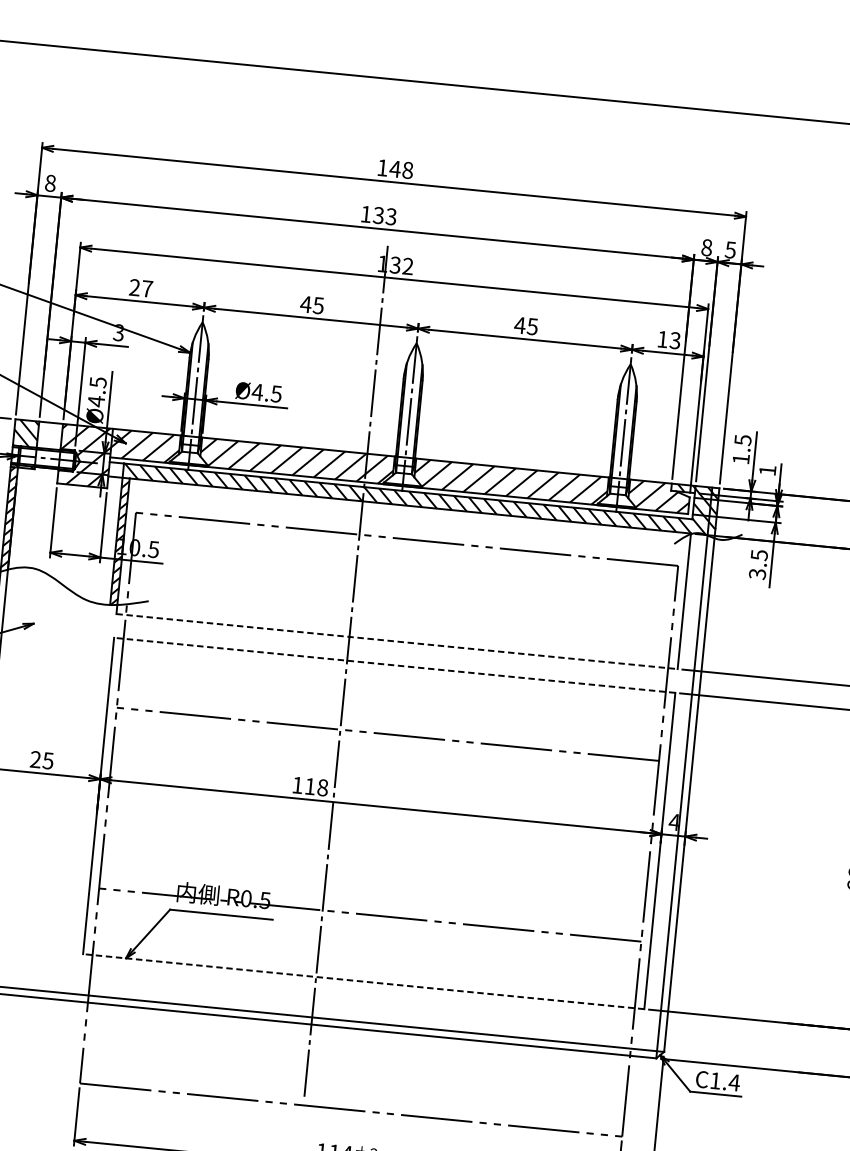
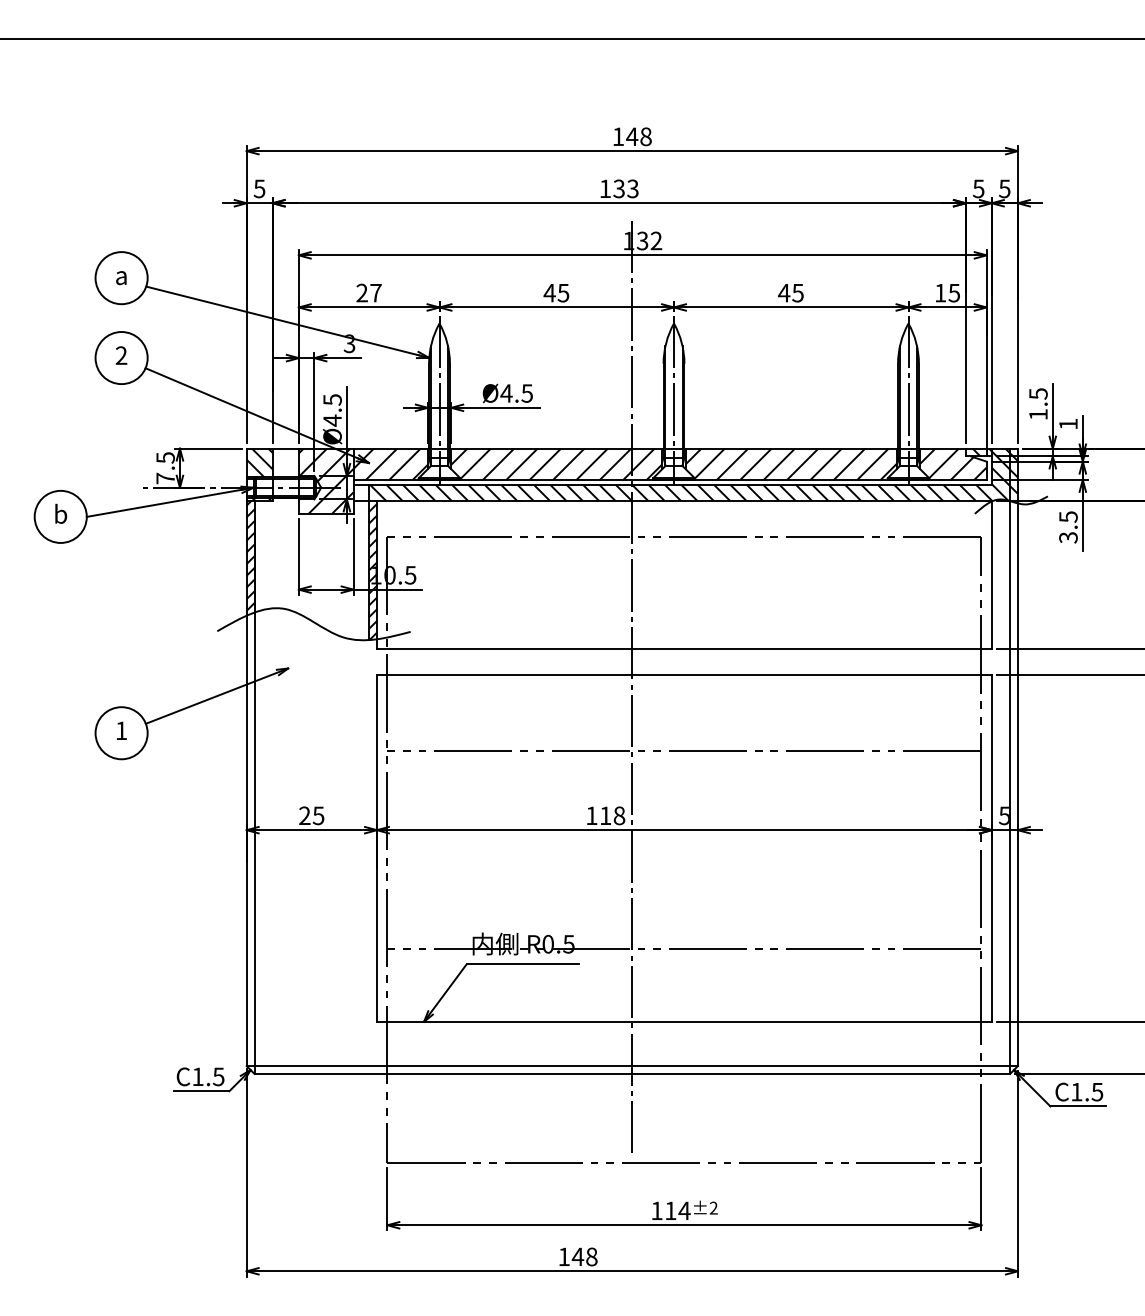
text: (50, 183) -> (259, 188), 8 -> 5
text: (706, 247) -> (978, 188), 8 -> 5
text: (675, 340) -> (954, 292), 13 -> 15
line: (397, 641) -> (684, 649), dashed -> solid
line: (393, 665) -> (683, 675), dashed -> solid
text: (673, 821) -> (1003, 815), 4 -> 5
line: (362, 981) -> (683, 1021), dashed -> solid
text: (734, 1083) -> (1097, 1092), C1.4 -> C1.5

